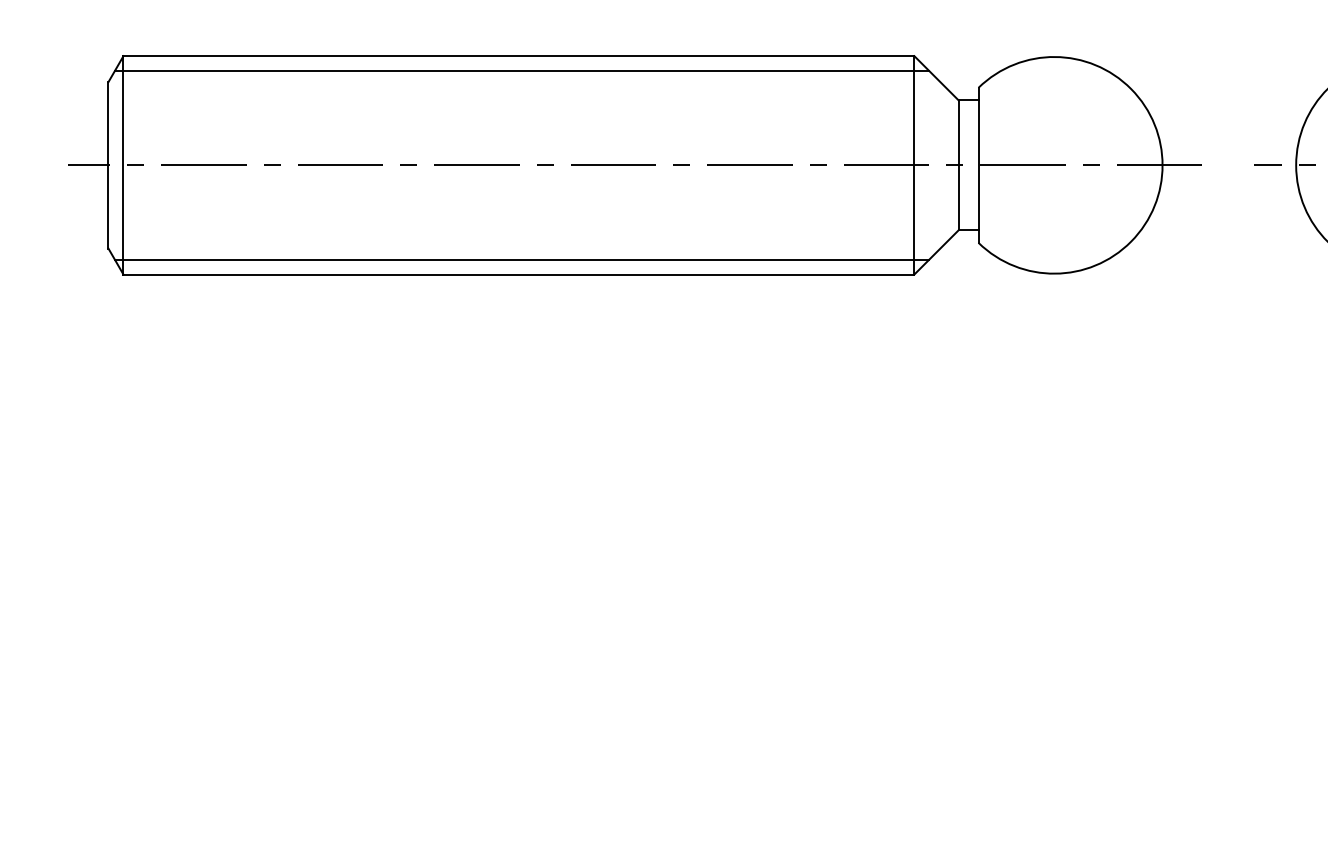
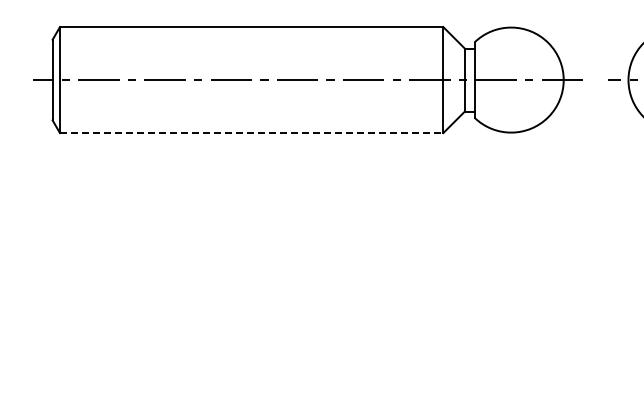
line: (520, 71) -> (252, 34), removed
line: (520, 258) -> (252, 125), removed
line: (518, 275) -> (251, 133), solid -> dashed

